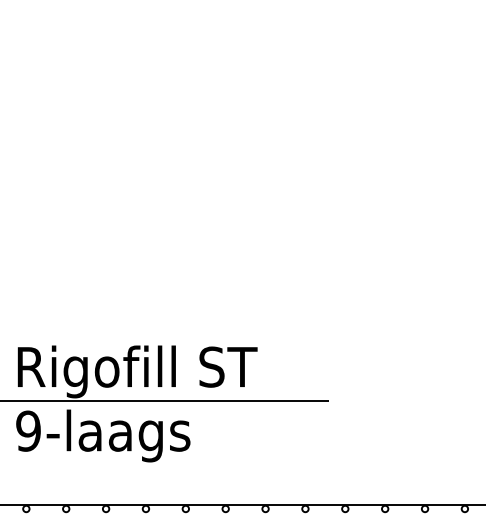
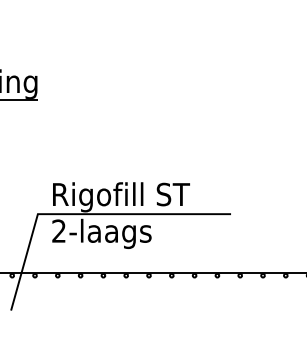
text: (29, 429) -> (59, 230), 9-laags -> 2-laags

